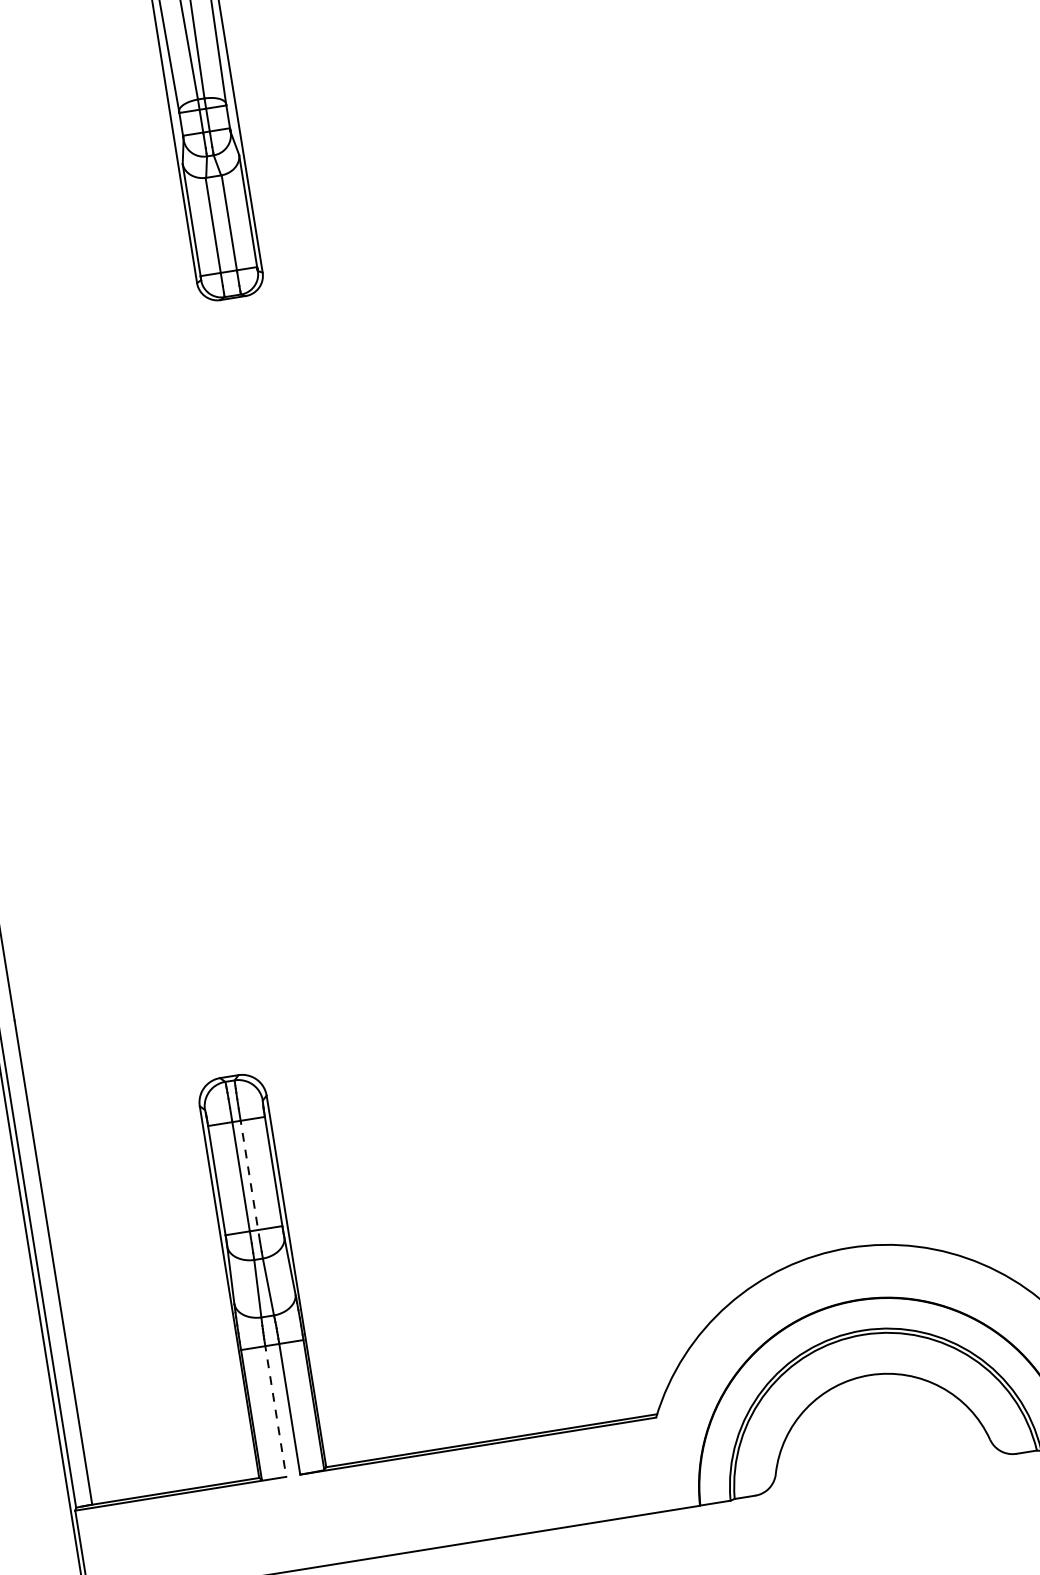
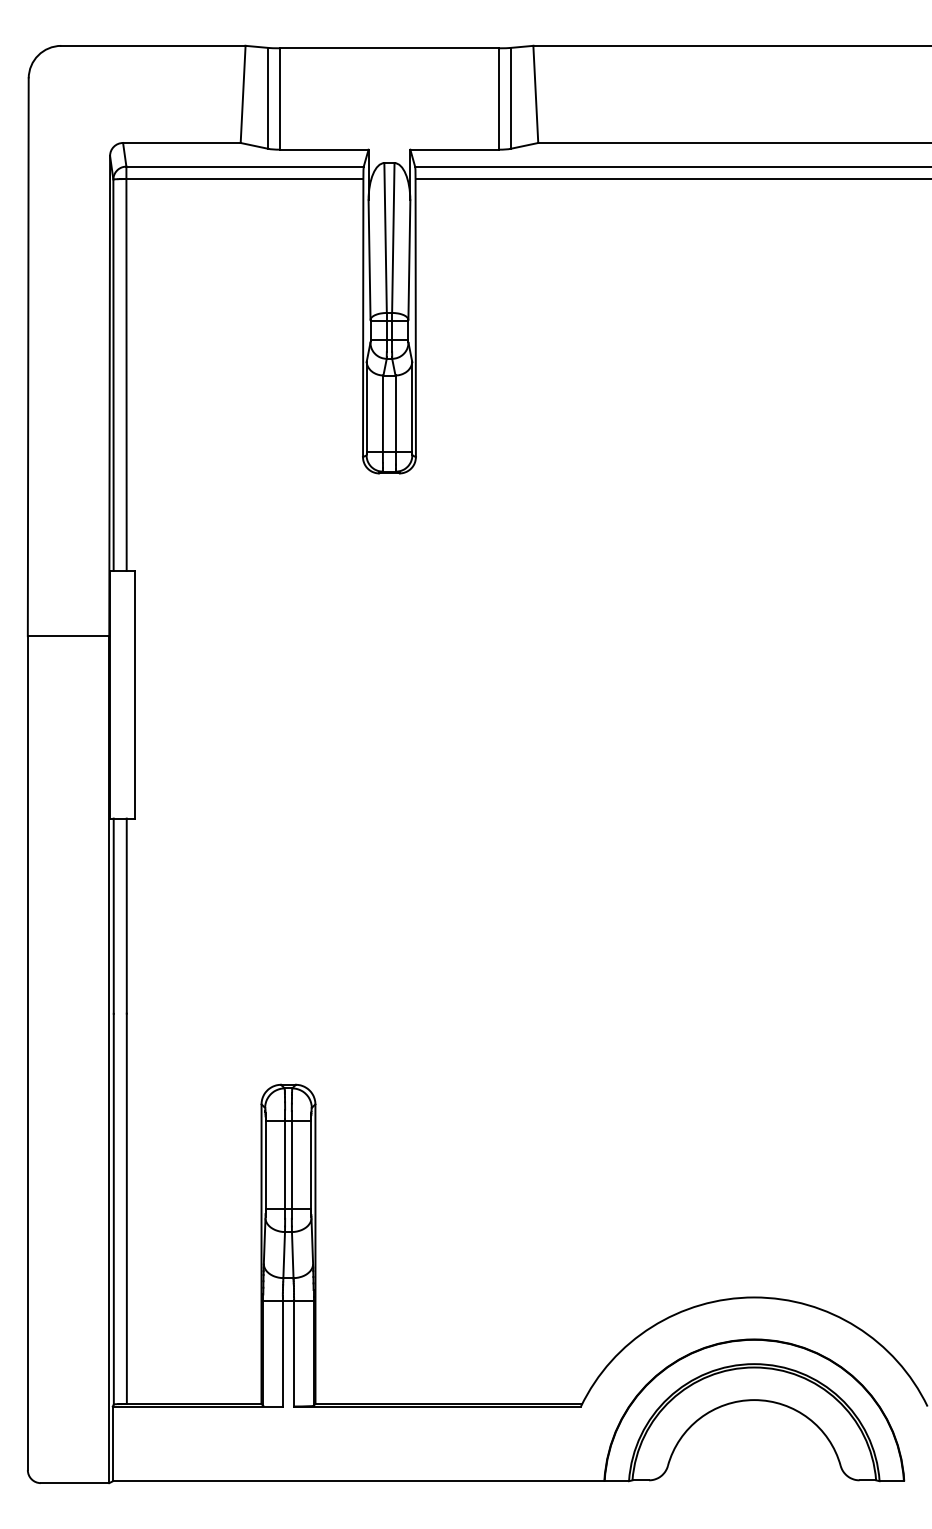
line: (249, 1181) -> (291, 1169), dashed -> solid
line: (275, 1409) -> (282, 1352), dashed -> solid

